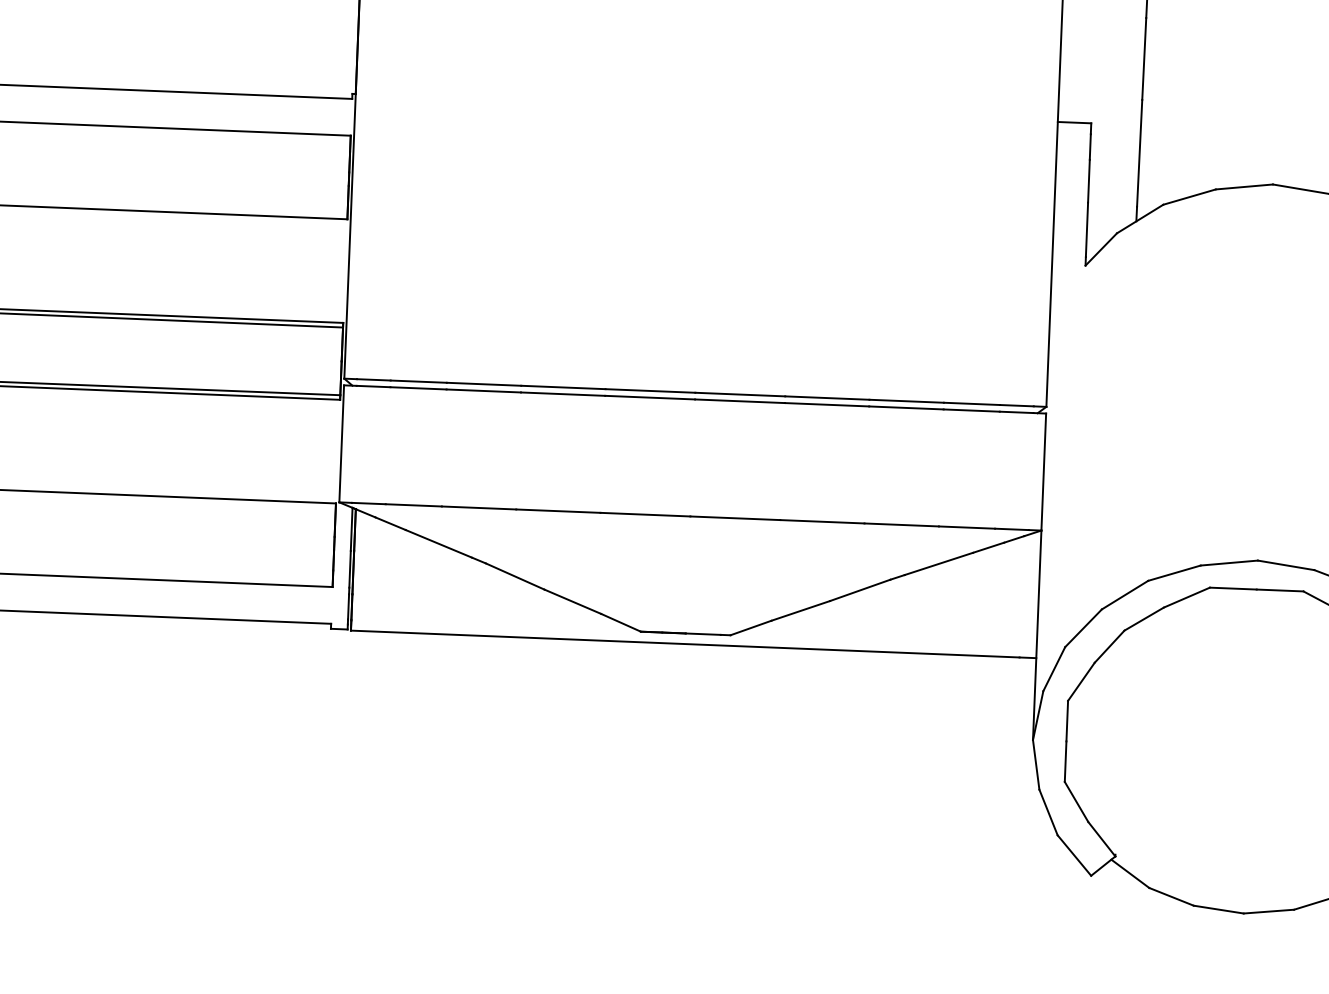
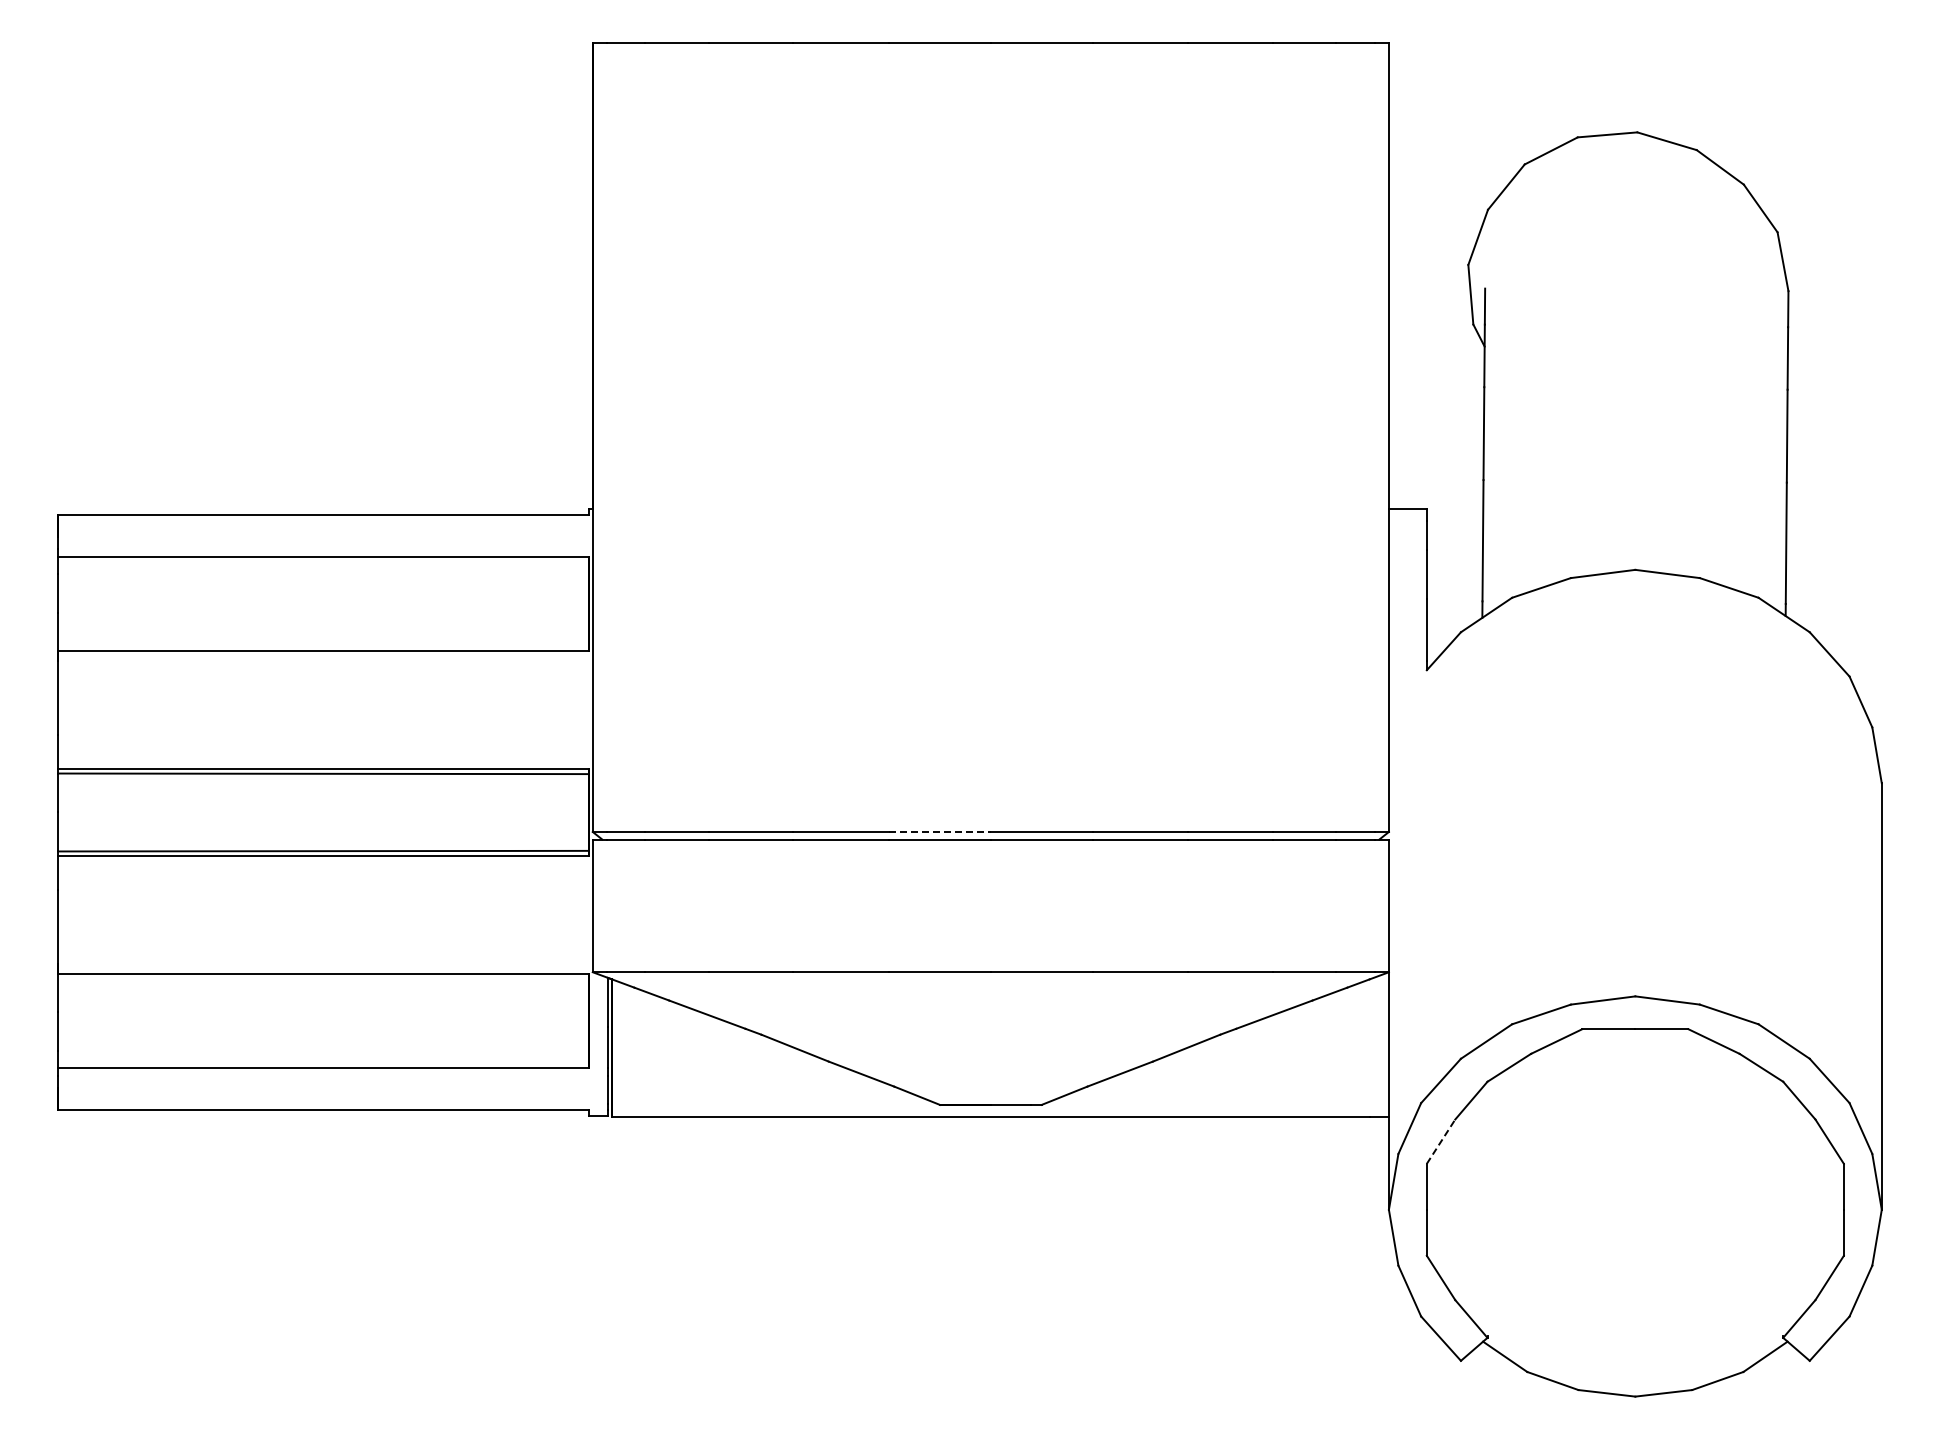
line: (650, 390) -> (939, 831), solid -> dashed
line: (1081, 681) -> (1441, 1141), solid -> dashed

